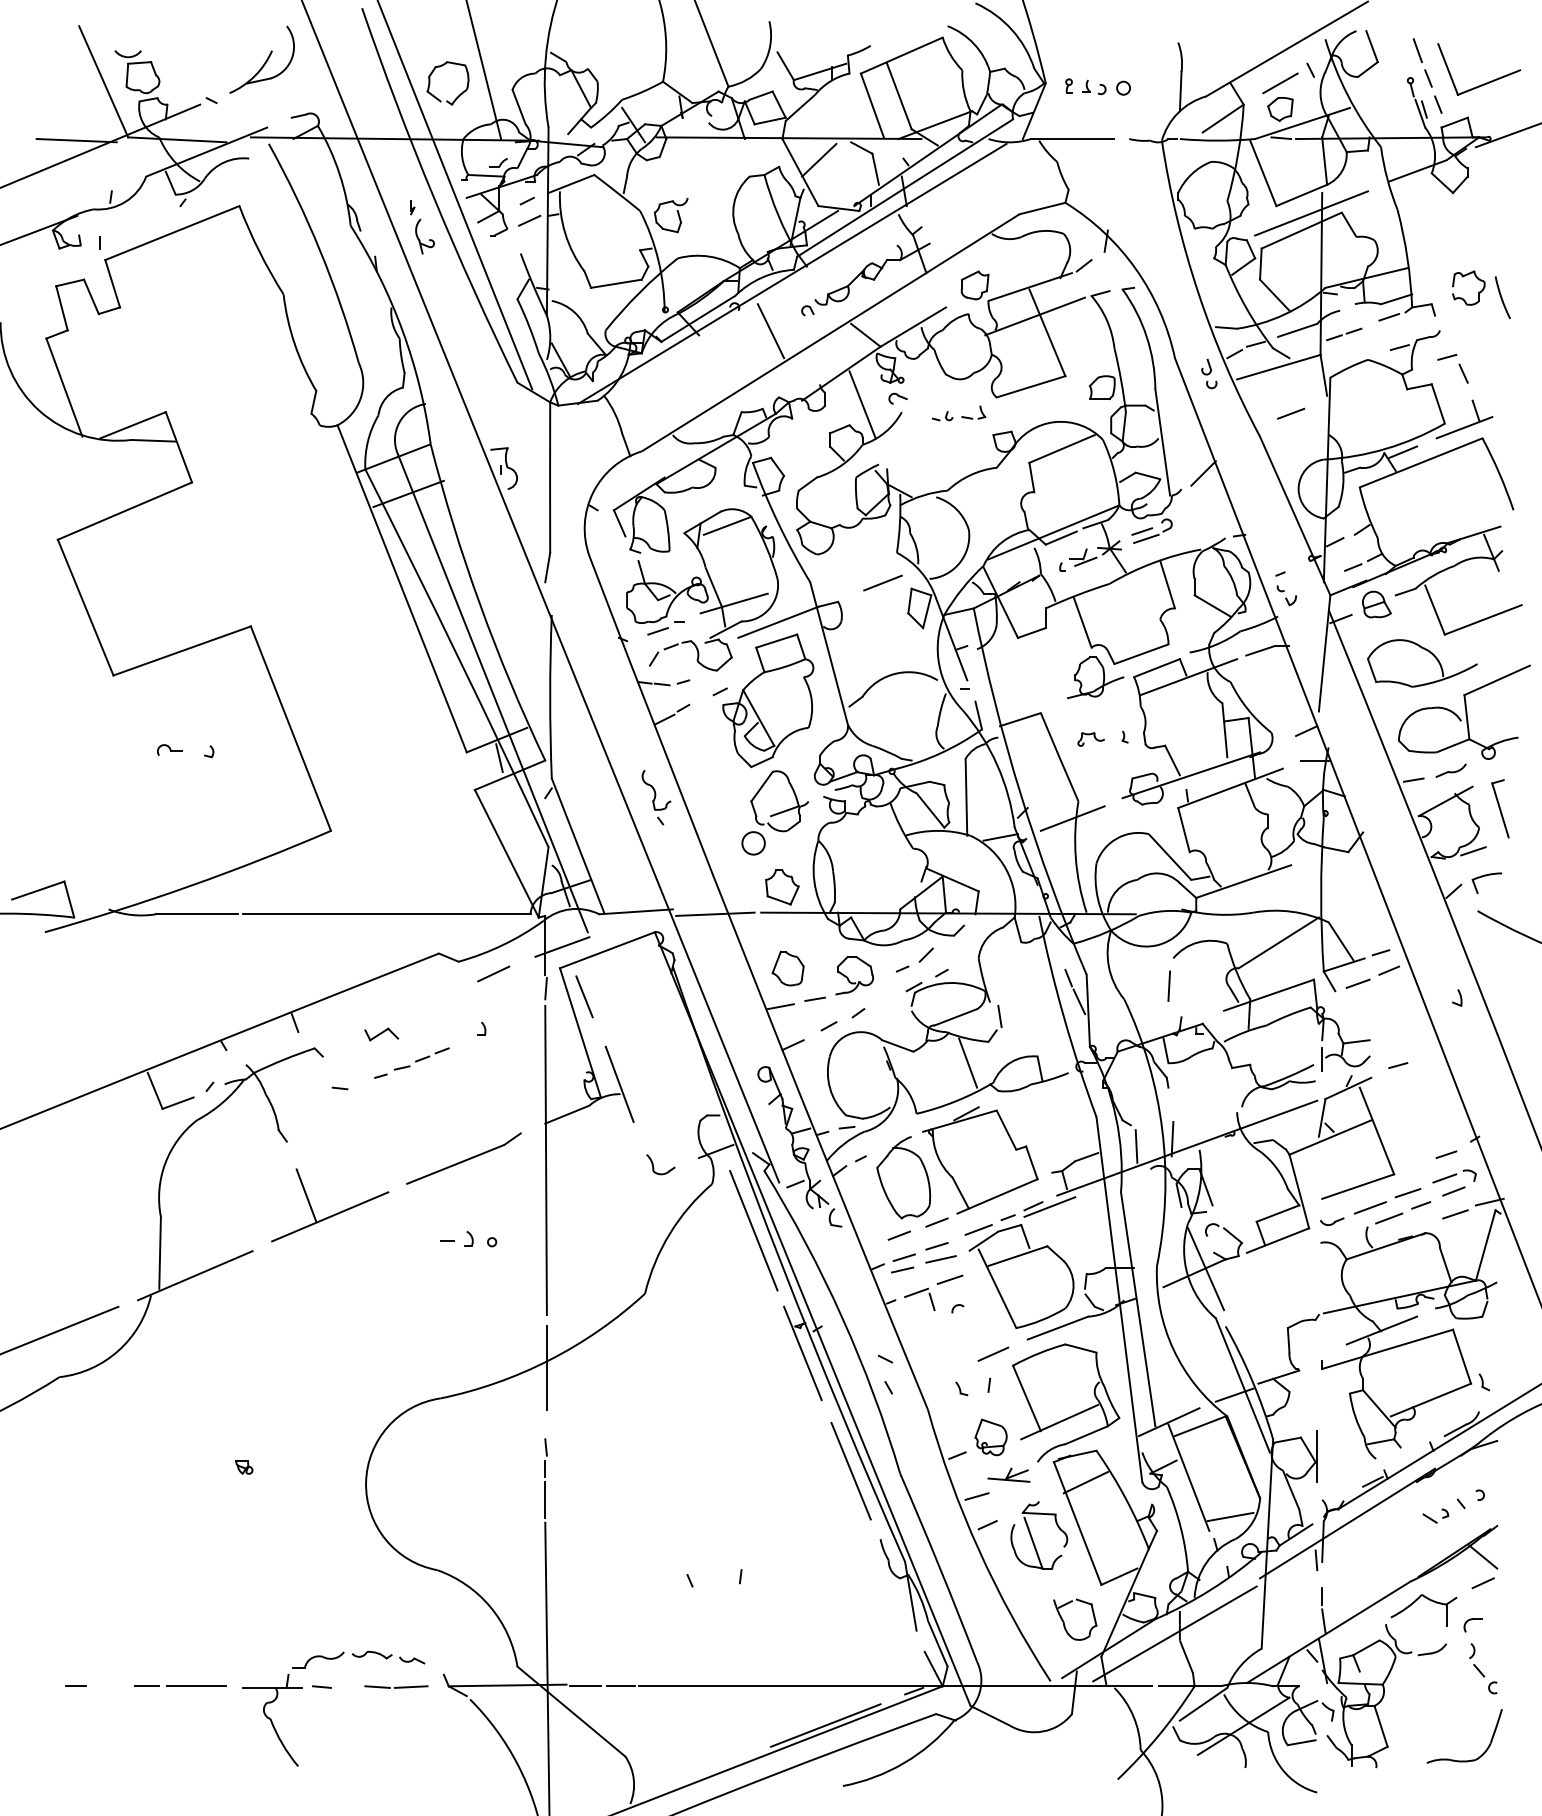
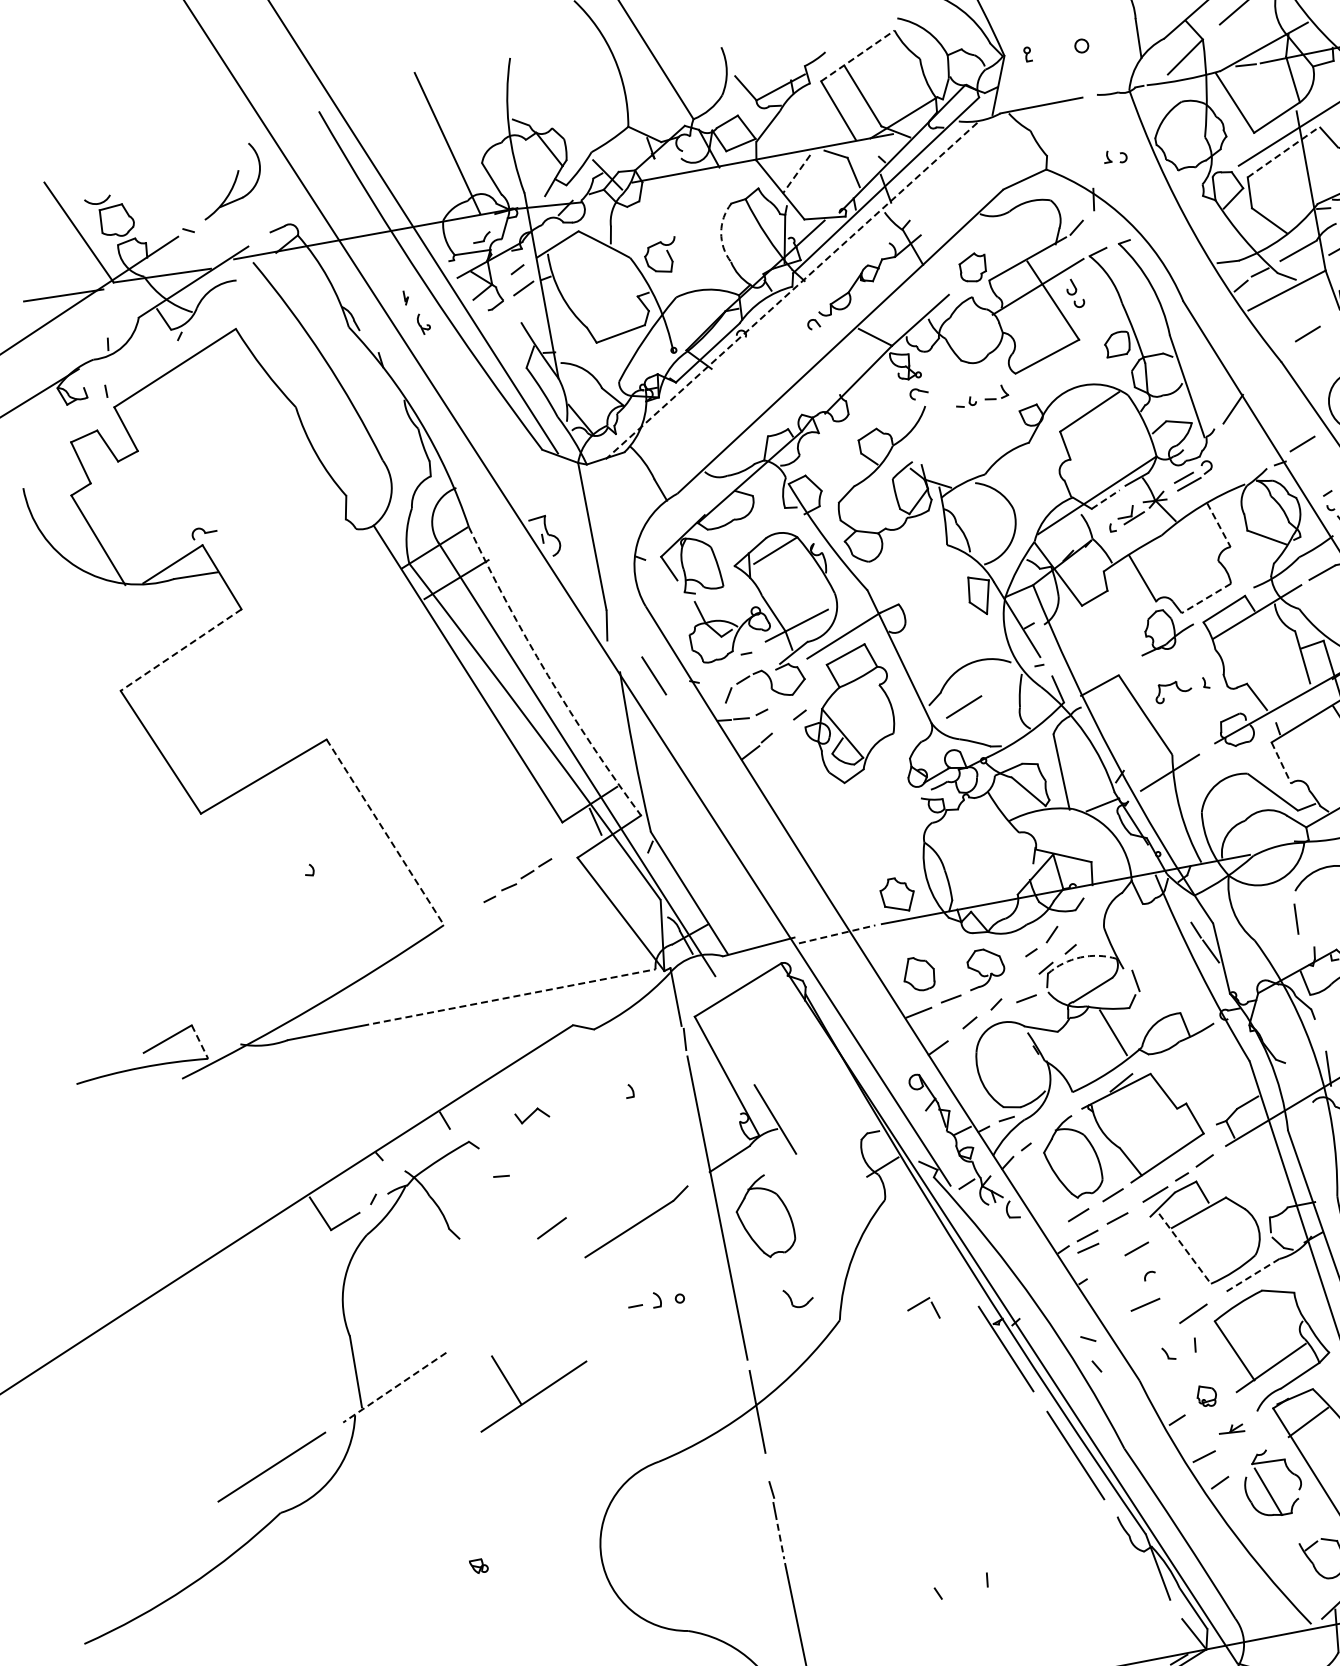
line: (901, 55) -> (857, 55), solid -> dashed
part: (1094, 87) -> (1115, 156), moved
part: (459, 94) -> (430, 177), removed
part: (1280, 109) -> (1239, 37), removed
line: (819, 160) -> (796, 174), solid -> dashed
arc: (734, 203) -> (721, 232), solid -> dashed
line: (1301, 230) -> (1283, 152), solid -> dashed
part: (424, 236) -> (423, 323), size x0.6
line: (792, 273) -> (791, 290), solid -> dashed
line: (770, 331) -> (781, 351), removed
part: (1209, 373) -> (1075, 292), moved
line: (862, 404) -> (885, 405), removed
line: (124, 511) -> (180, 650), solid -> dashed
line: (1265, 520) -> (1302, 443), added
line: (1061, 538) -> (1105, 499), solid -> dashed
line: (882, 582) -> (963, 706), moved
line: (1167, 584) -> (1218, 525), solid -> dashed
arc: (480, 605) -> (548, 675), solid -> dashed
line: (657, 631) -> (726, 667), removed
line: (1141, 654) -> (1206, 598), solid -> dashed
line: (290, 728) -> (384, 832), solid -> dashed
part: (1090, 739) -> (1172, 691), size x1.4
part: (169, 749) -> (203, 532), moved
part: (656, 797) -> (757, 830), removed
part: (774, 812) -> (875, 823), removed
line: (1183, 830) -> (1281, 763), solid -> dashed
line: (69, 899) -> (200, 1041), solid -> dashed
line: (386, 914) -> (514, 996), solid -> dashed
line: (715, 914) -> (837, 934), solid -> dashed
line: (562, 946) -> (693, 994), removed
line: (493, 973) -> (551, 1227), moved
arc: (949, 983) -> (1080, 958), solid -> dashed
line: (584, 996) -> (654, 675), moved
line: (888, 1012) -> (1025, 998), added
part: (411, 1062) -> (517, 880), moved
line: (1136, 1146) -> (1294, 1082), removed
part: (654, 1167) -> (792, 1301), moved
part: (590, 1177) -> (764, 1216), added
line: (1049, 1206) -> (1220, 1158), removed
part: (332, 1214) -> (535, 1393), moved
line: (753, 1230) -> (934, 1237), removed
line: (940, 1259) -> (1144, 1305), moved
line: (194, 1275) -> (393, 1387), solid -> dashed
line: (997, 1288) -> (1184, 1248), solid -> dashed
part: (918, 1293) -> (920, 1304), moved
line: (1057, 1328) -> (1251, 1276), solid -> dashed
part: (990, 1437) -> (1206, 1396), size x0.6
part: (1008, 1474) -> (1230, 1429), size x0.6
line: (545, 1499) -> (781, 1541), solid -> dashed

